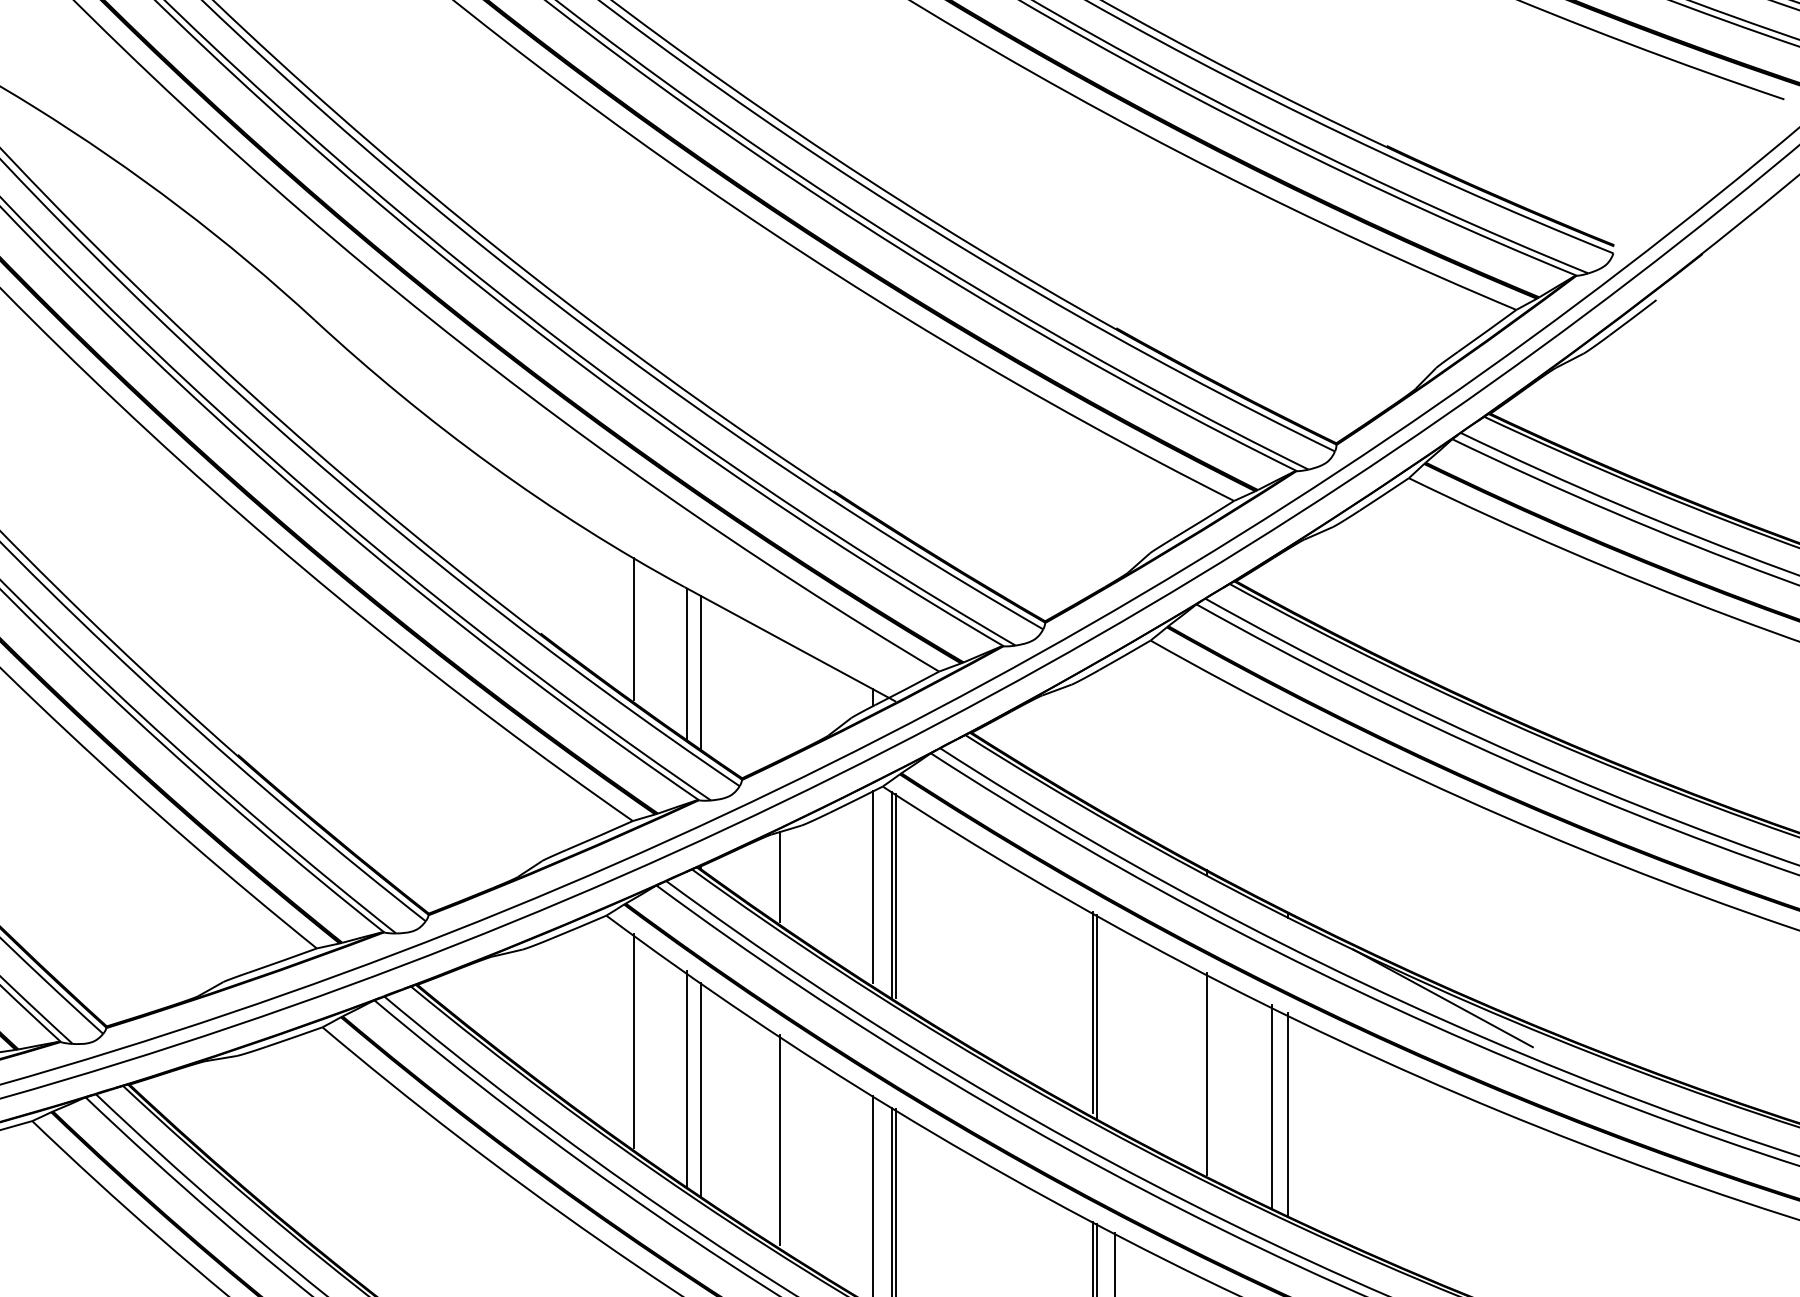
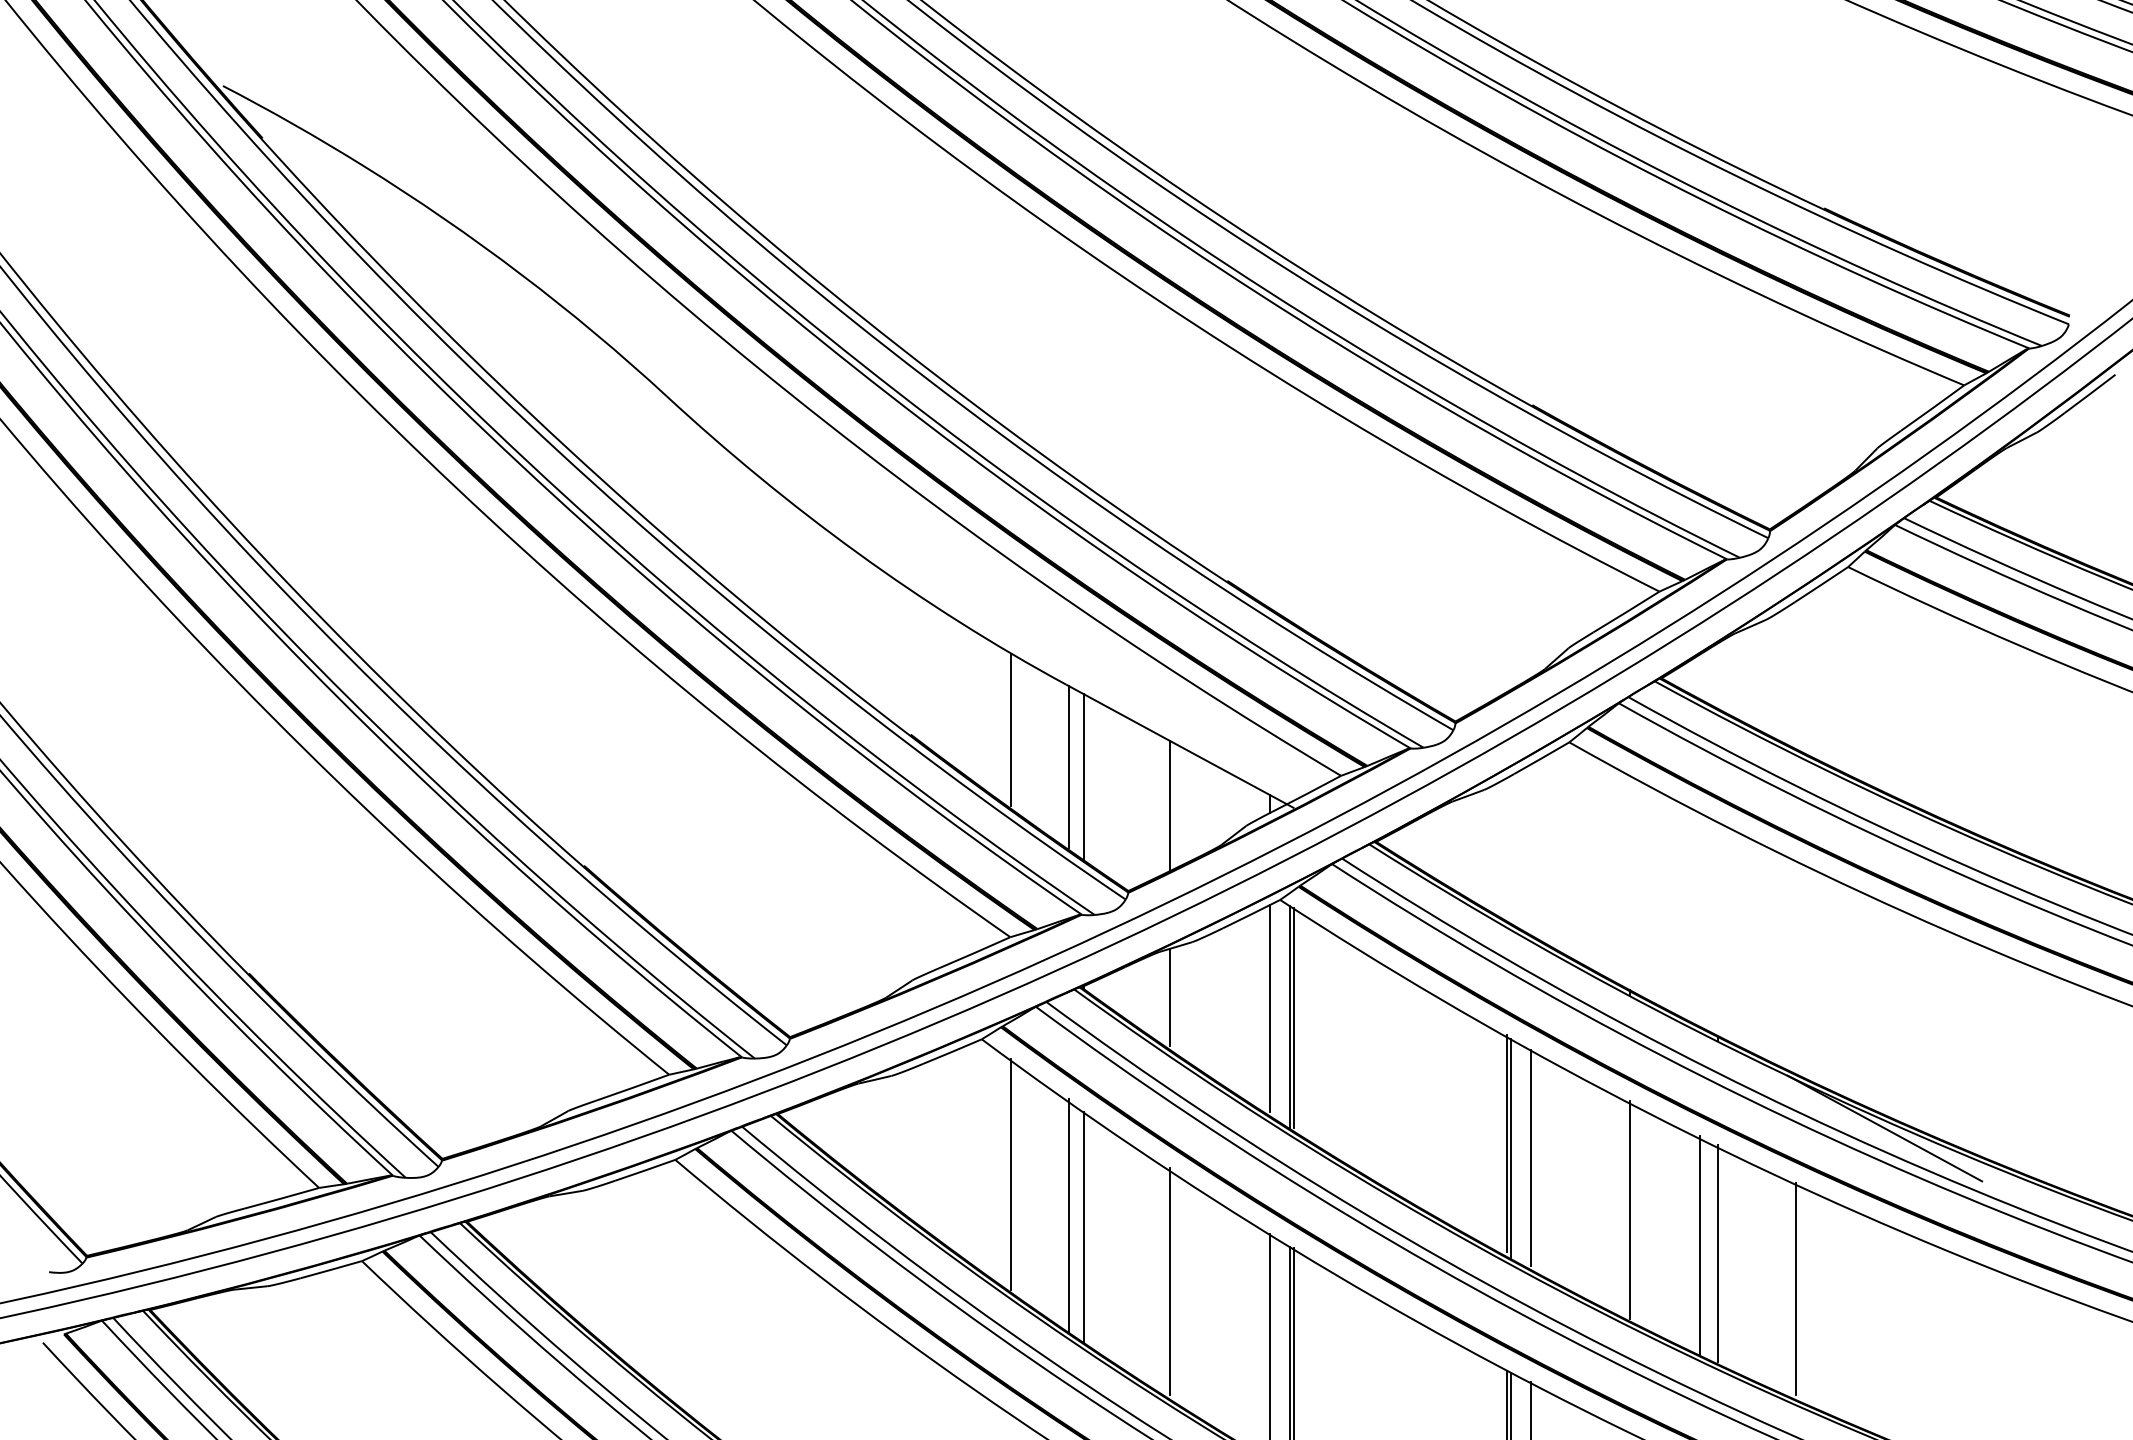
line: (780, 699) -> (1169, 805), added
line: (1115, 1025) -> (1531, 1157), added
line: (1360, 1147) -> (1795, 1289), added

